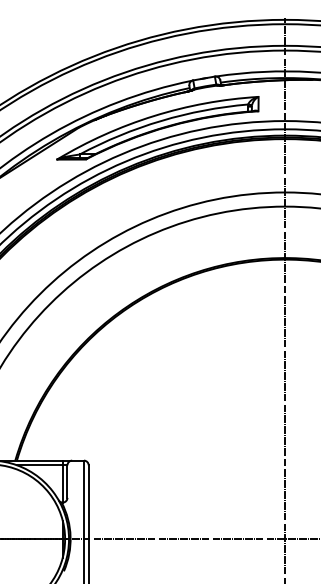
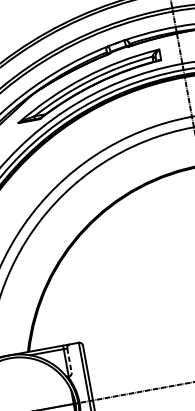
line: (67, 482) -> (69, 361), solid -> dashed

